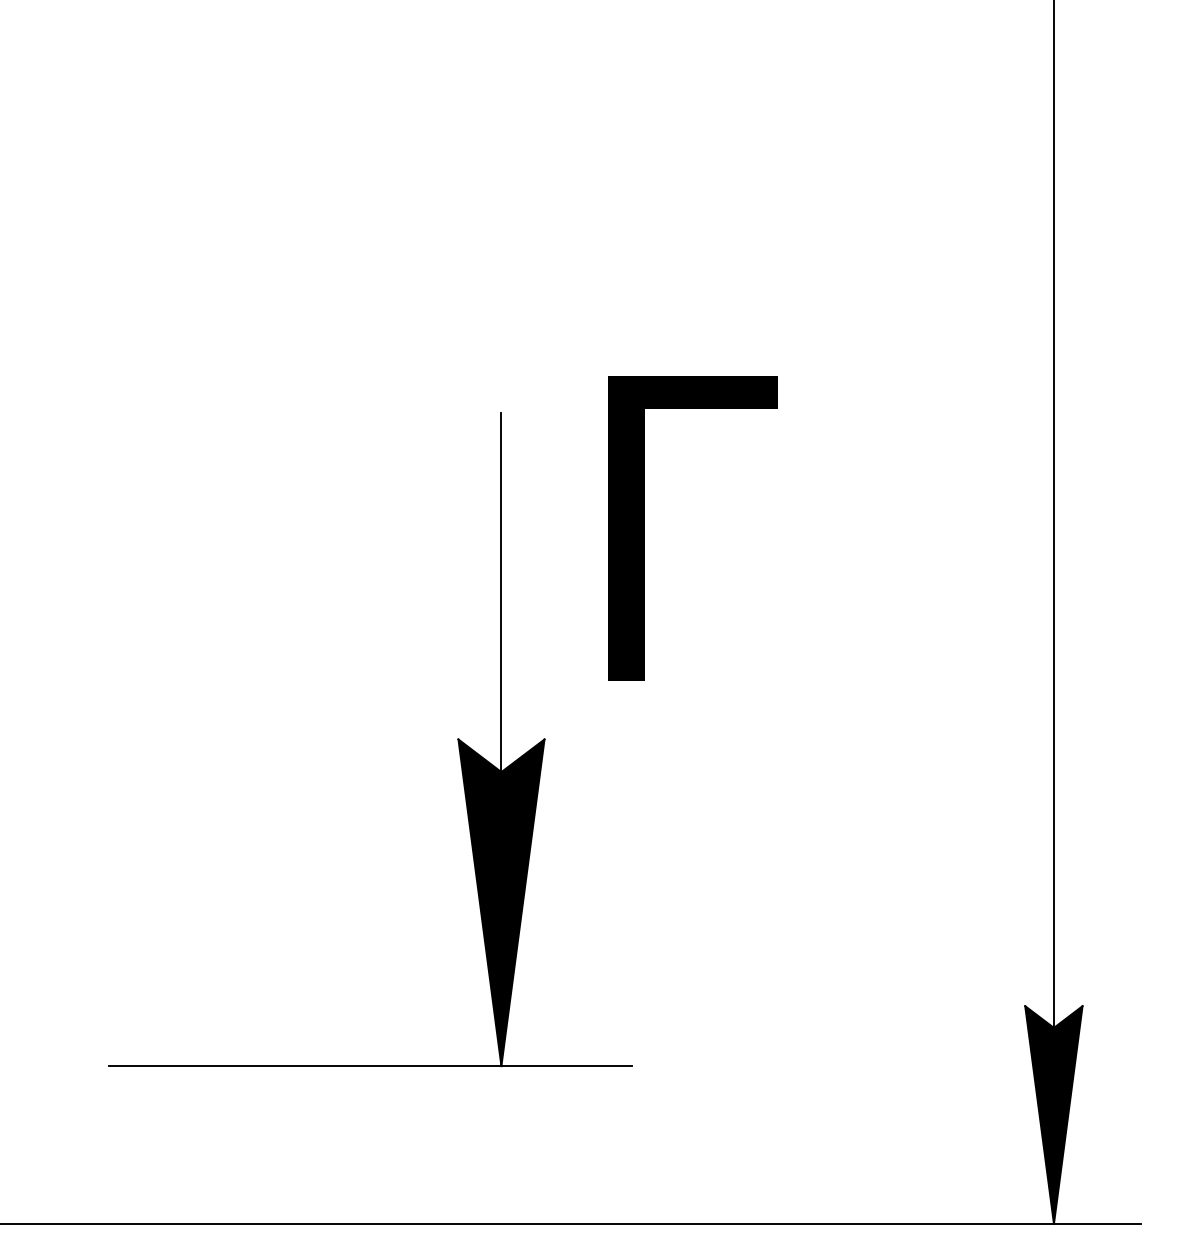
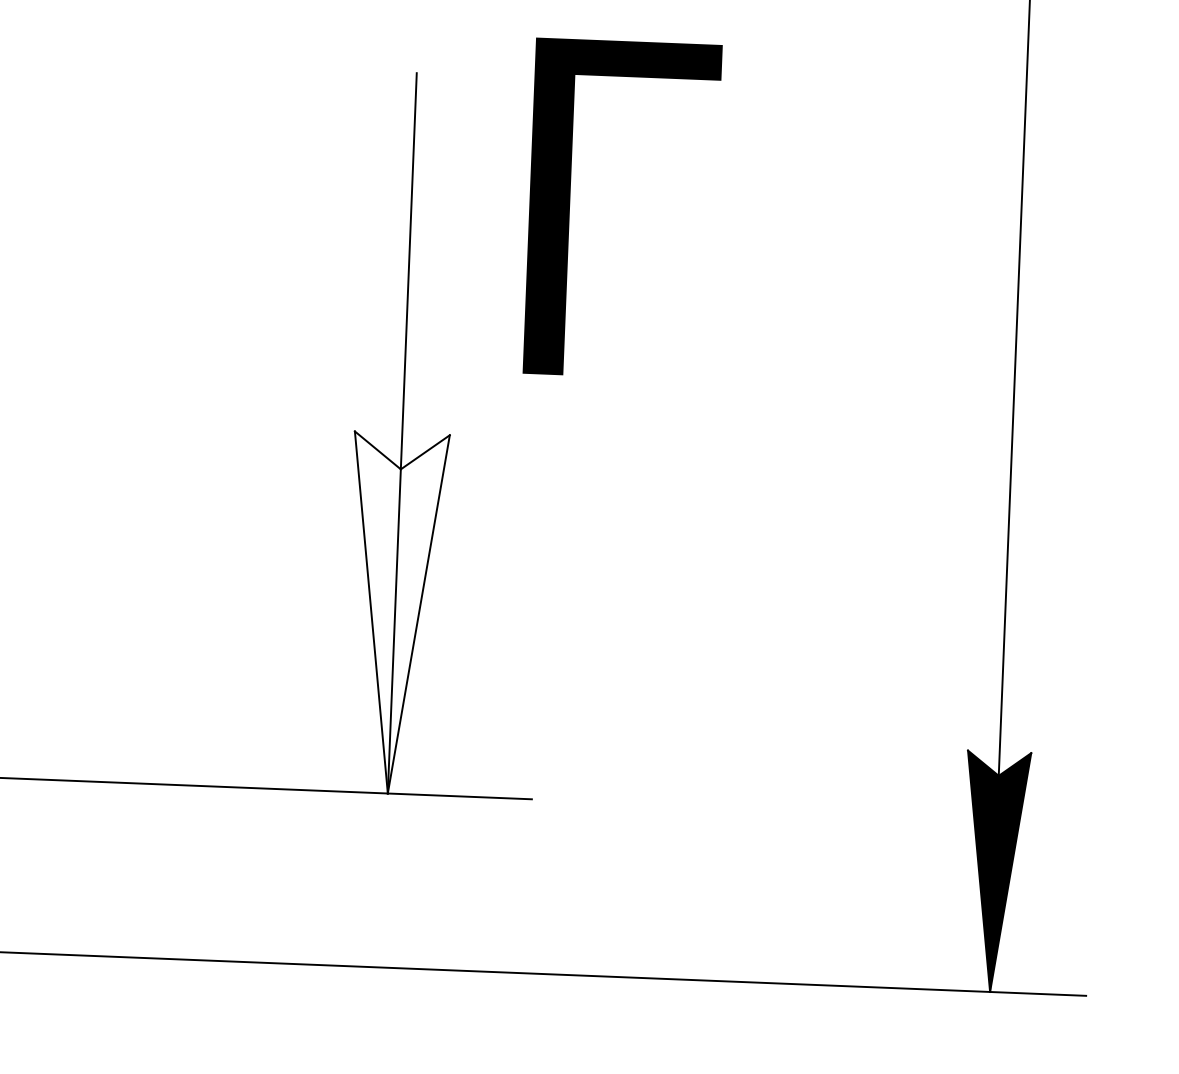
fill: (501, 902) -> (395, 613), removed

